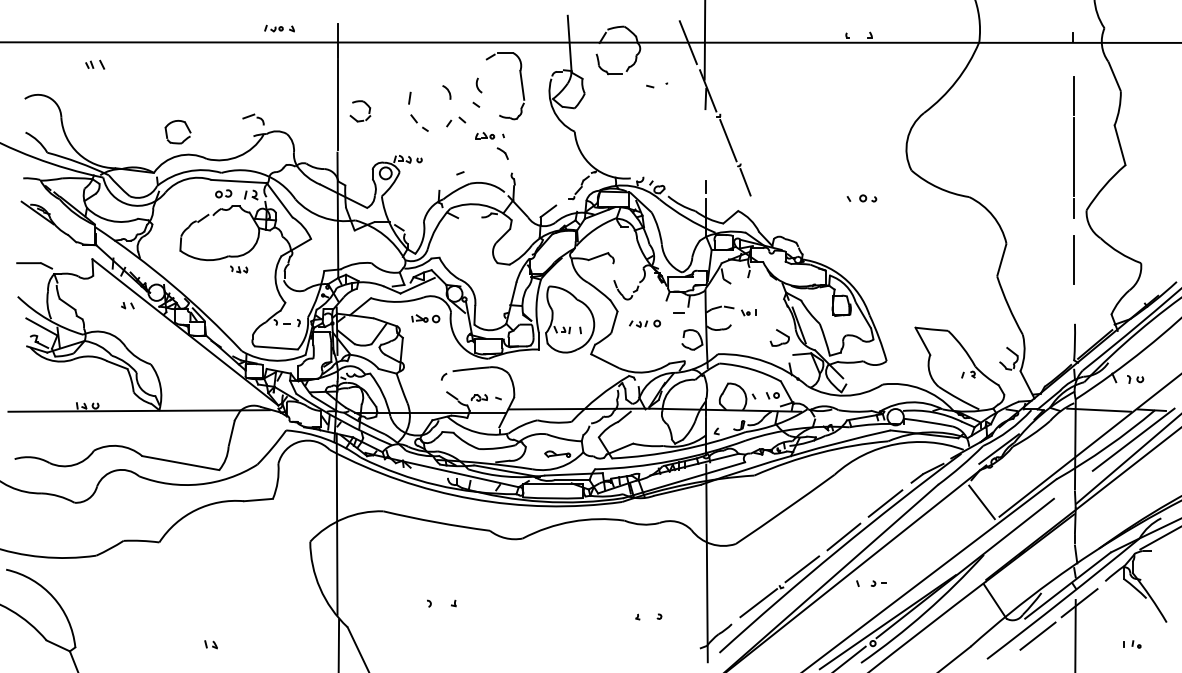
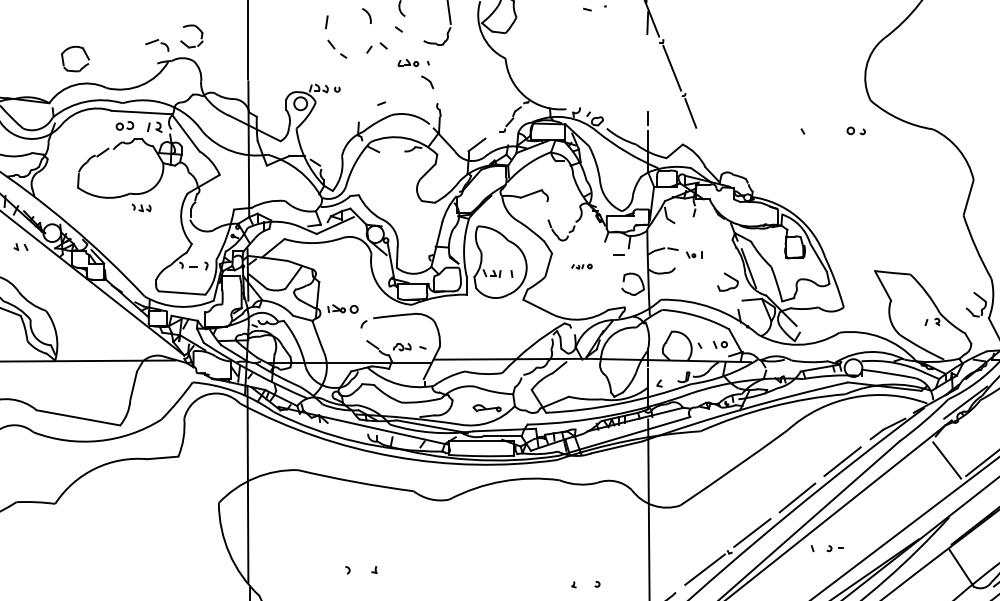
part: (368, 111) -> (200, 36), moved
part: (868, 198) -> (856, 130), moved
part: (425, 318) -> (342, 308), moved
part: (645, 323) -> (582, 266), size x0.6

